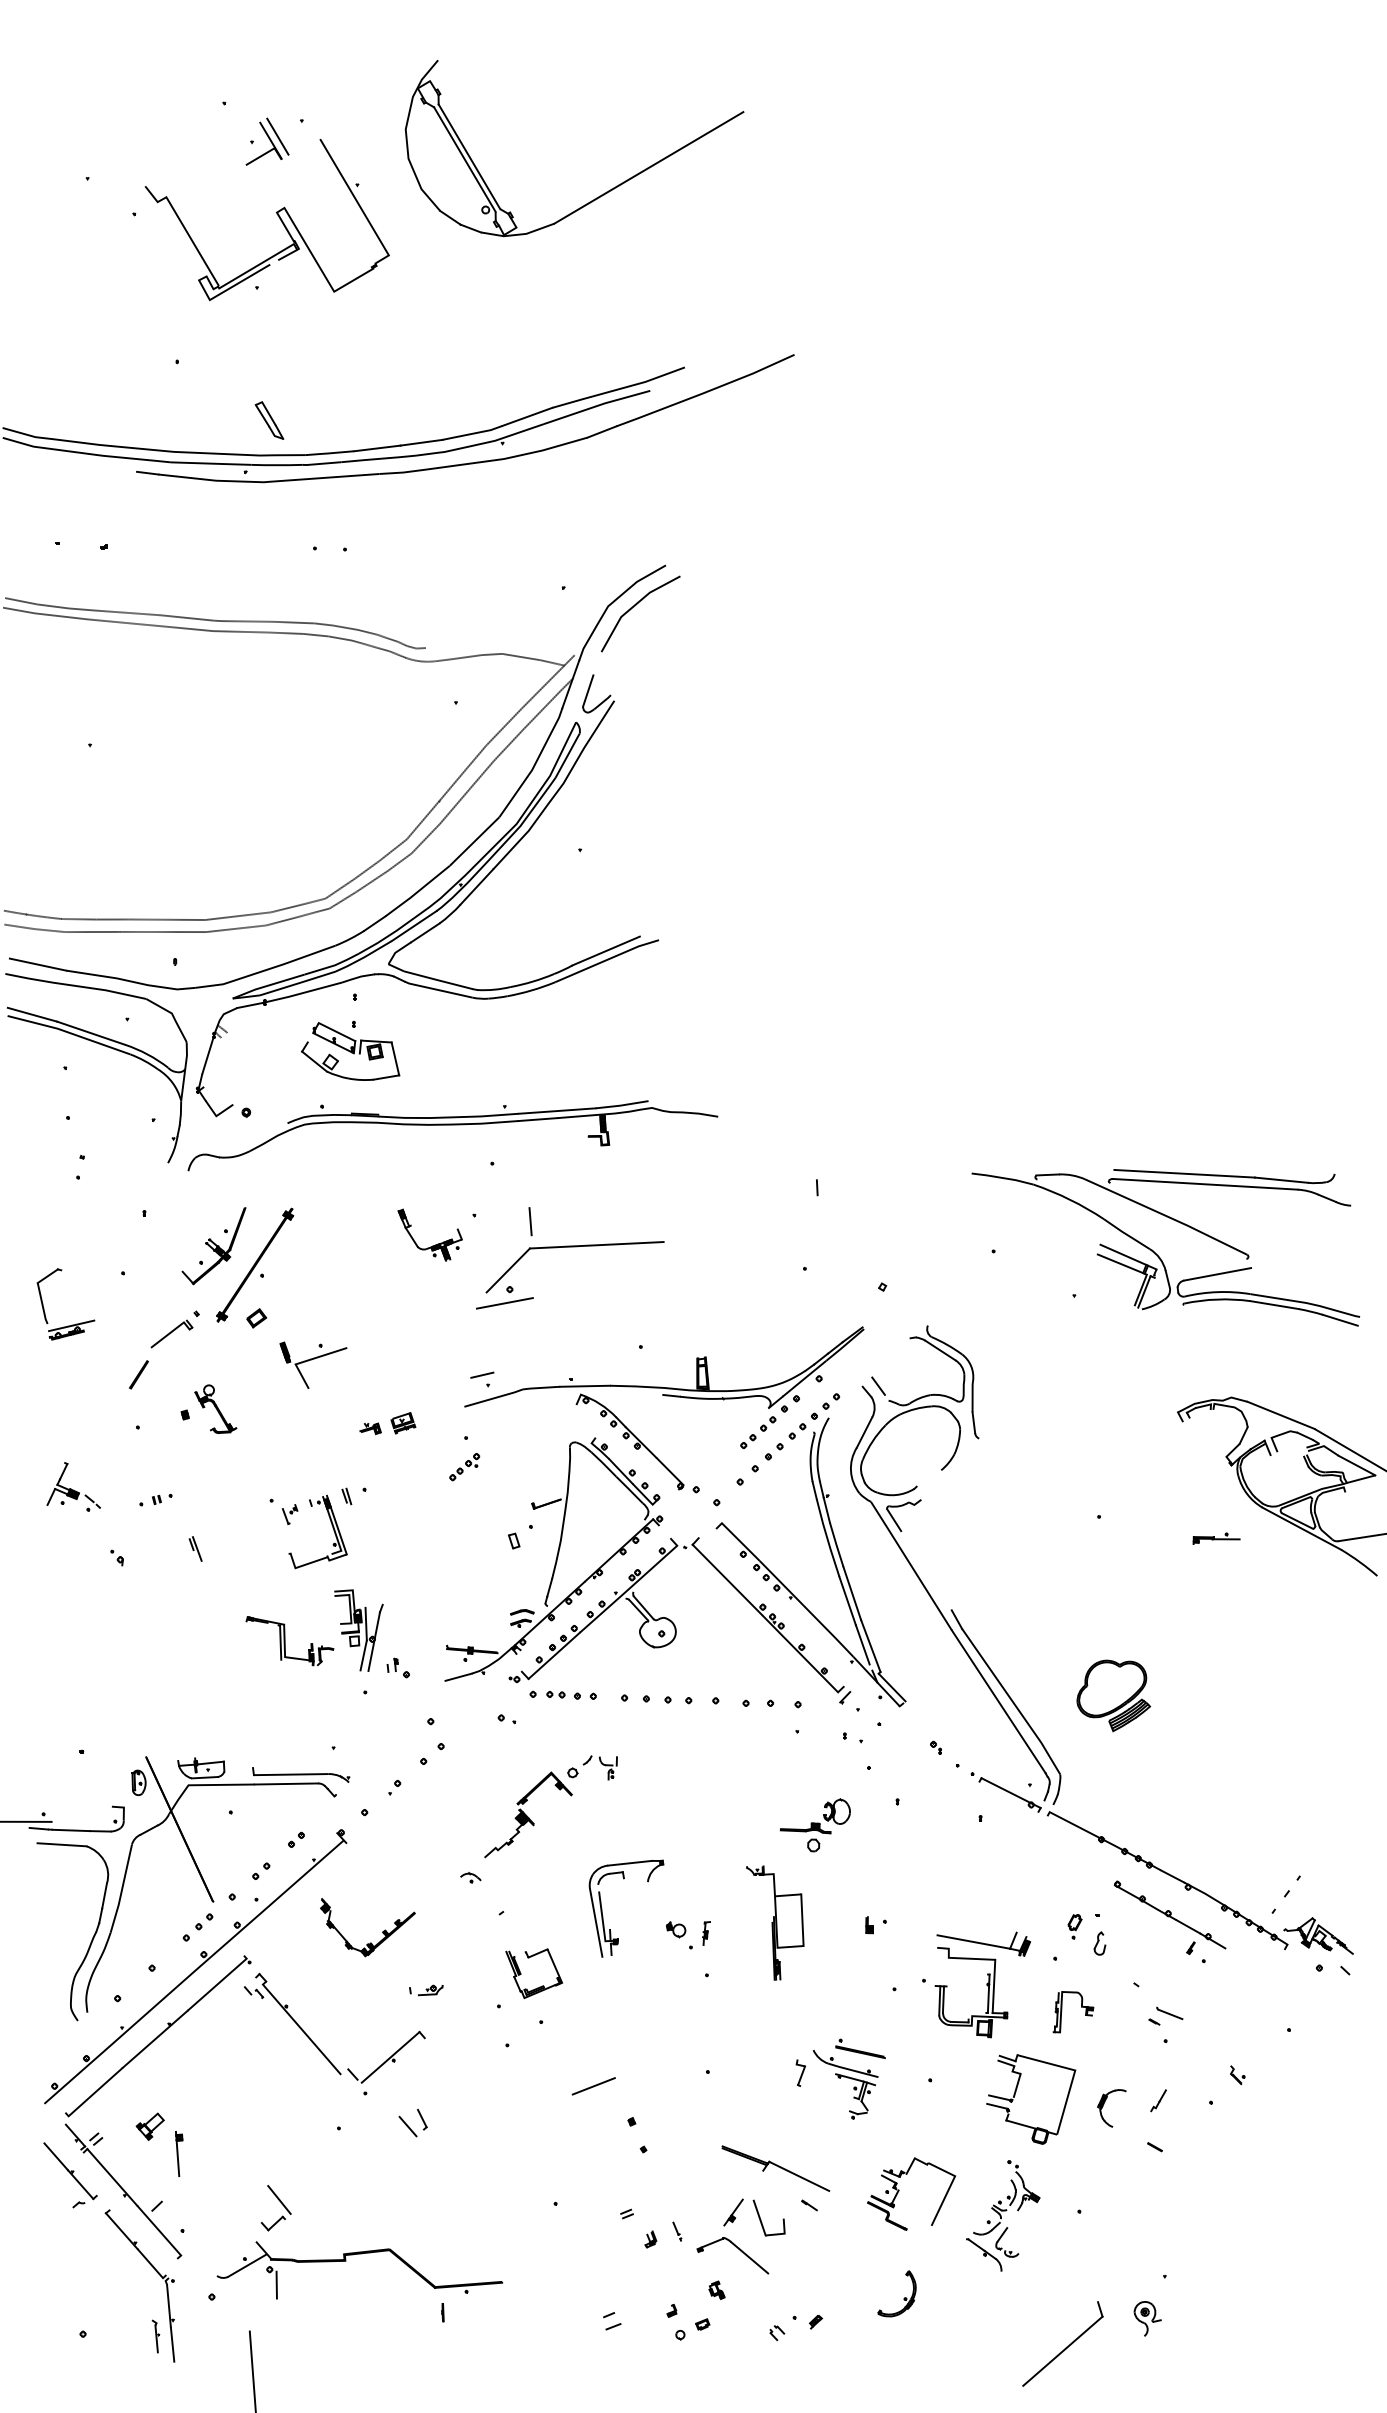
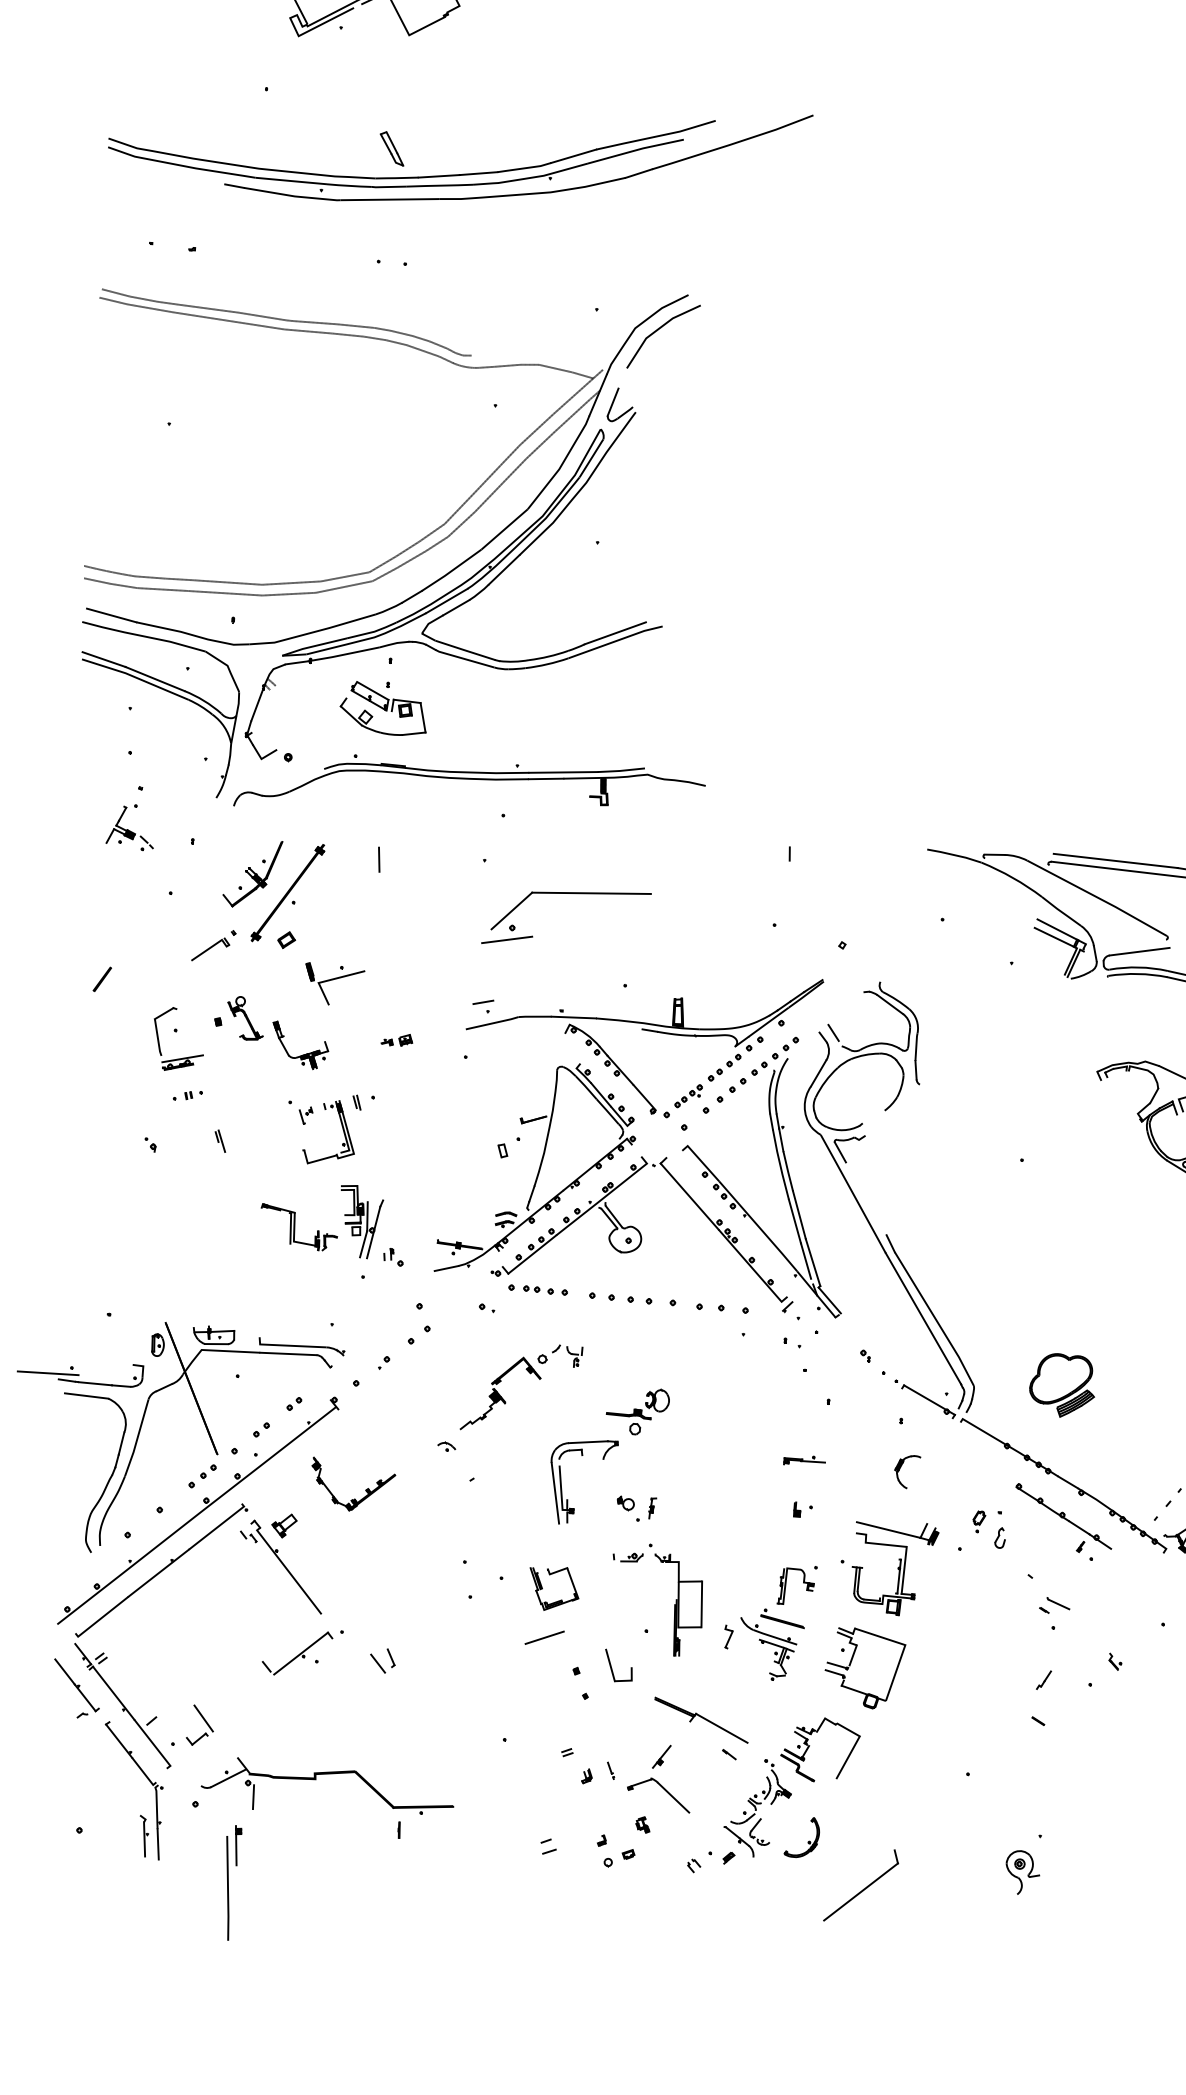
part: (269, 420) -> (392, 148), moved
line: (530, 1221) -> (379, 859), moved
part: (432, 1245) -> (301, 1054), moved
part: (67, 1325) -> (179, 1058), moved
line: (138, 1374) -> (101, 979), moved
part: (387, 1422) -> (396, 1039), size x0.62
part: (464, 1467) -> (688, 1096), moved
part: (73, 1486) -> (130, 827), moved
part: (1216, 1538) -> (804, 1460), moved
part: (1113, 1695) -> (1062, 1385), moved
part: (814, 1825) -> (636, 1411), moved
part: (775, 1922) -> (677, 1604), moved
part: (521, 1973) -> (542, 1588), moved
part: (426, 1990) -> (628, 1557), moved
part: (1081, 2007) -> (803, 1583), moved
part: (386, 2056) -> (297, 1652), moved
part: (1015, 2095) -> (851, 1664), moved
part: (1104, 2104) -> (900, 1468), moved
part: (149, 2126) -> (283, 1525), moved
part: (179, 2153) -> (237, 1845), moved
part: (281, 2204) -> (205, 1722), moved
part: (1003, 2215) -> (758, 1807), moved
part: (761, 2219) -> (611, 1666), moved
part: (1147, 2318) -> (1022, 1872), size x1.43
part: (155, 2336) -> (143, 1836), size x1.43
part: (1062, 2343) -> (861, 1885), moved

